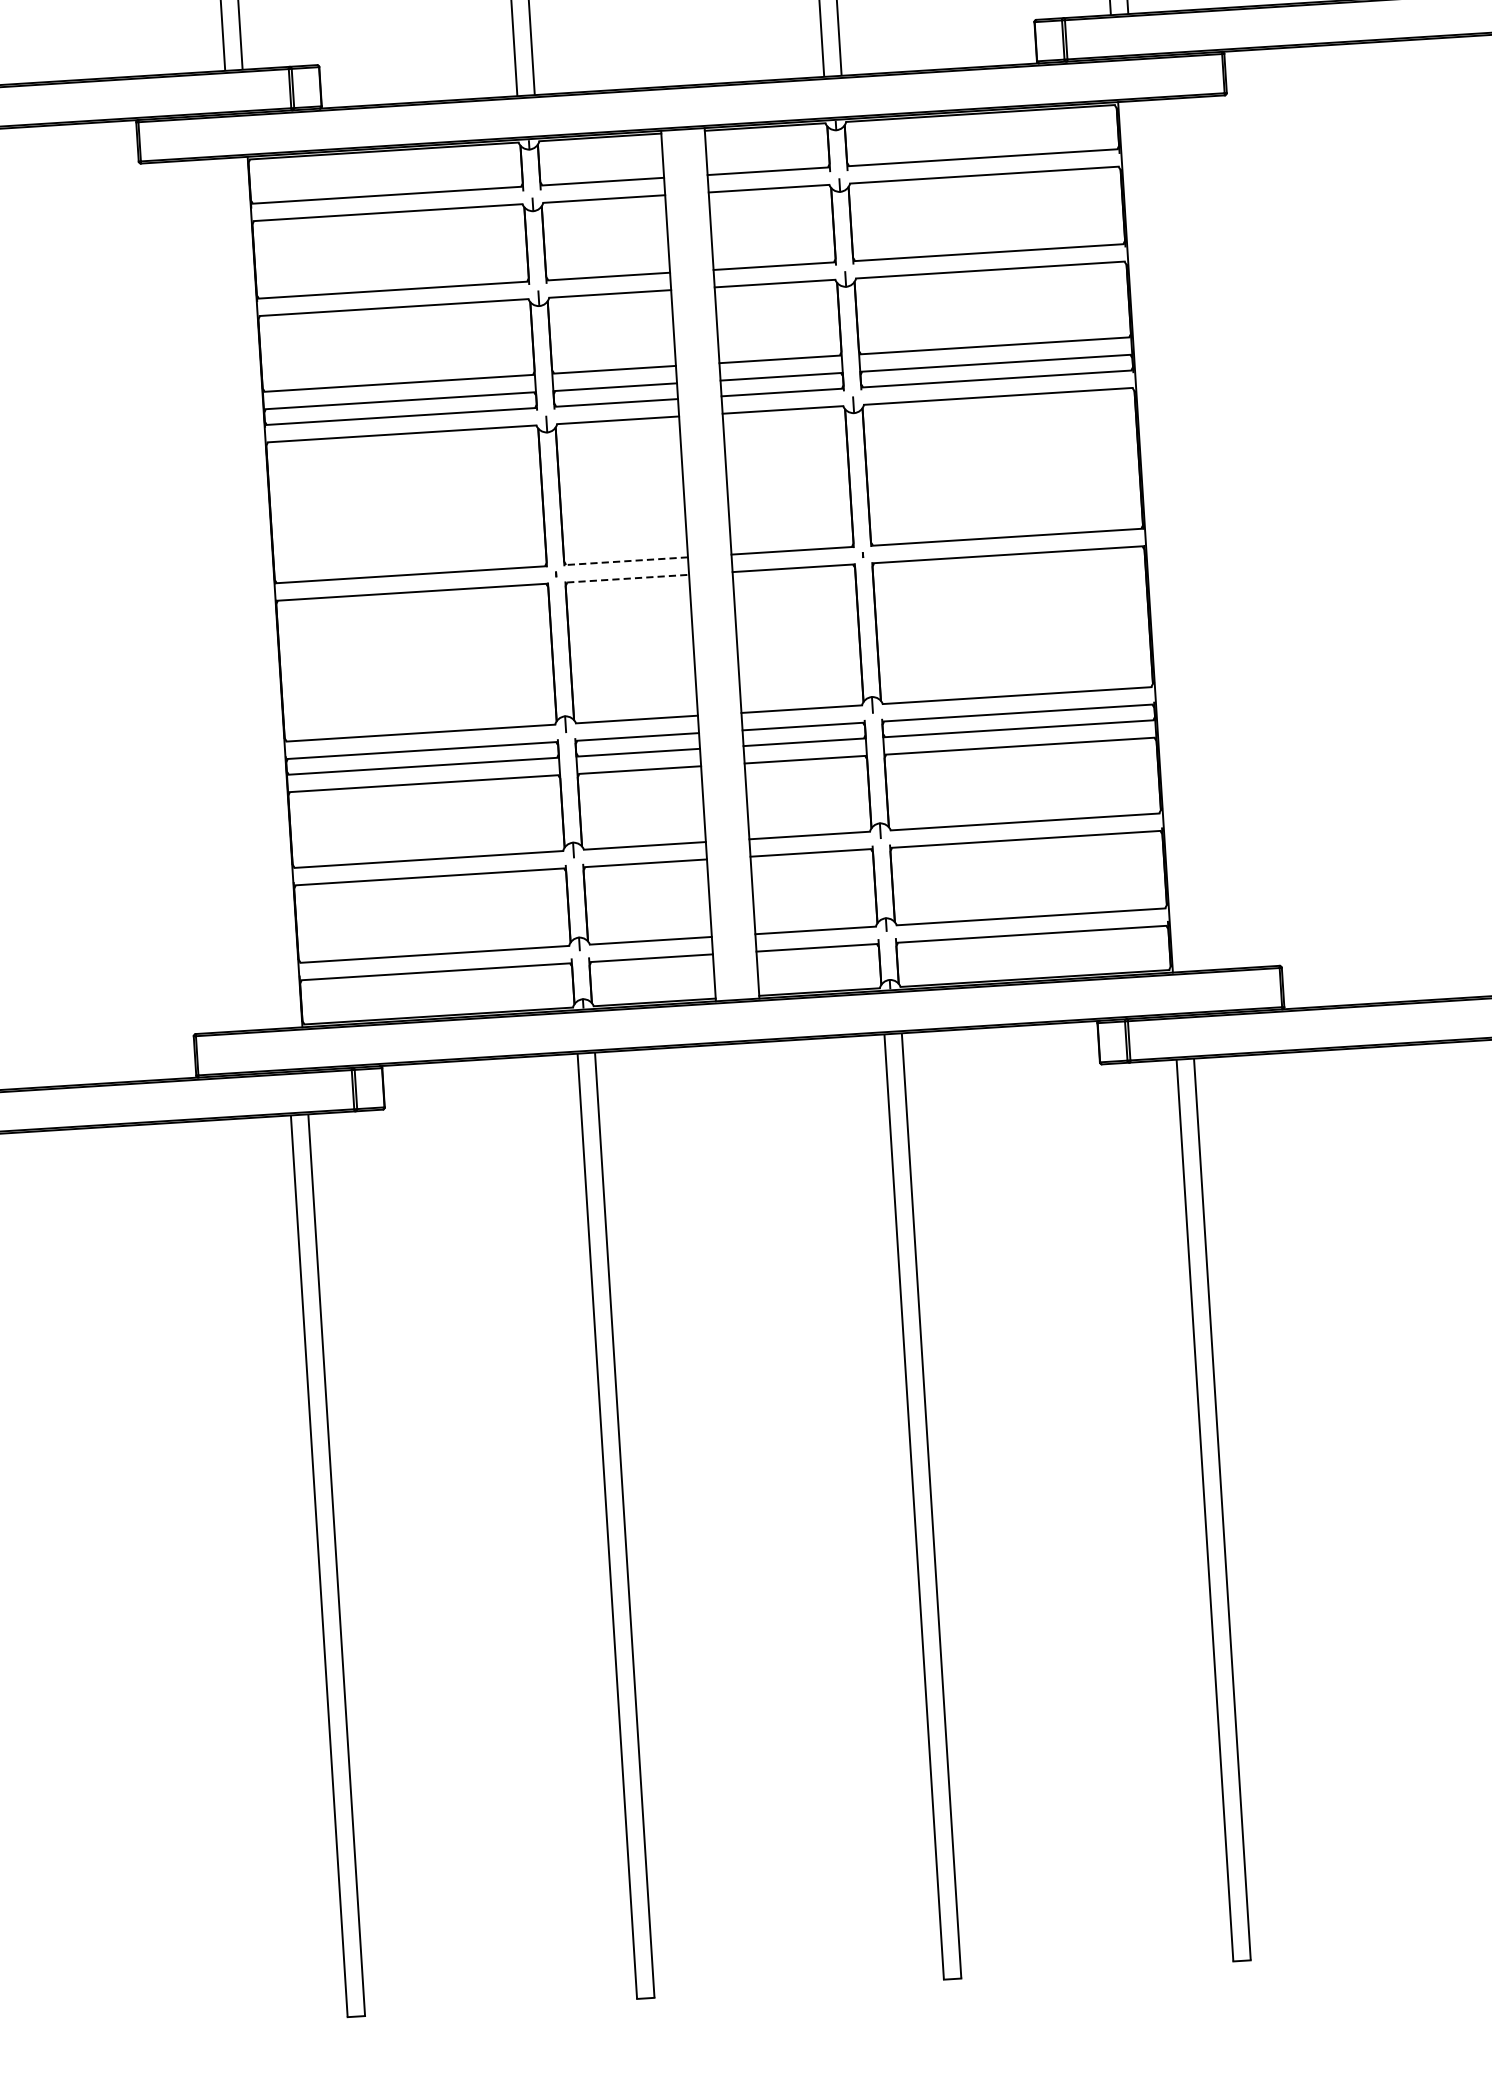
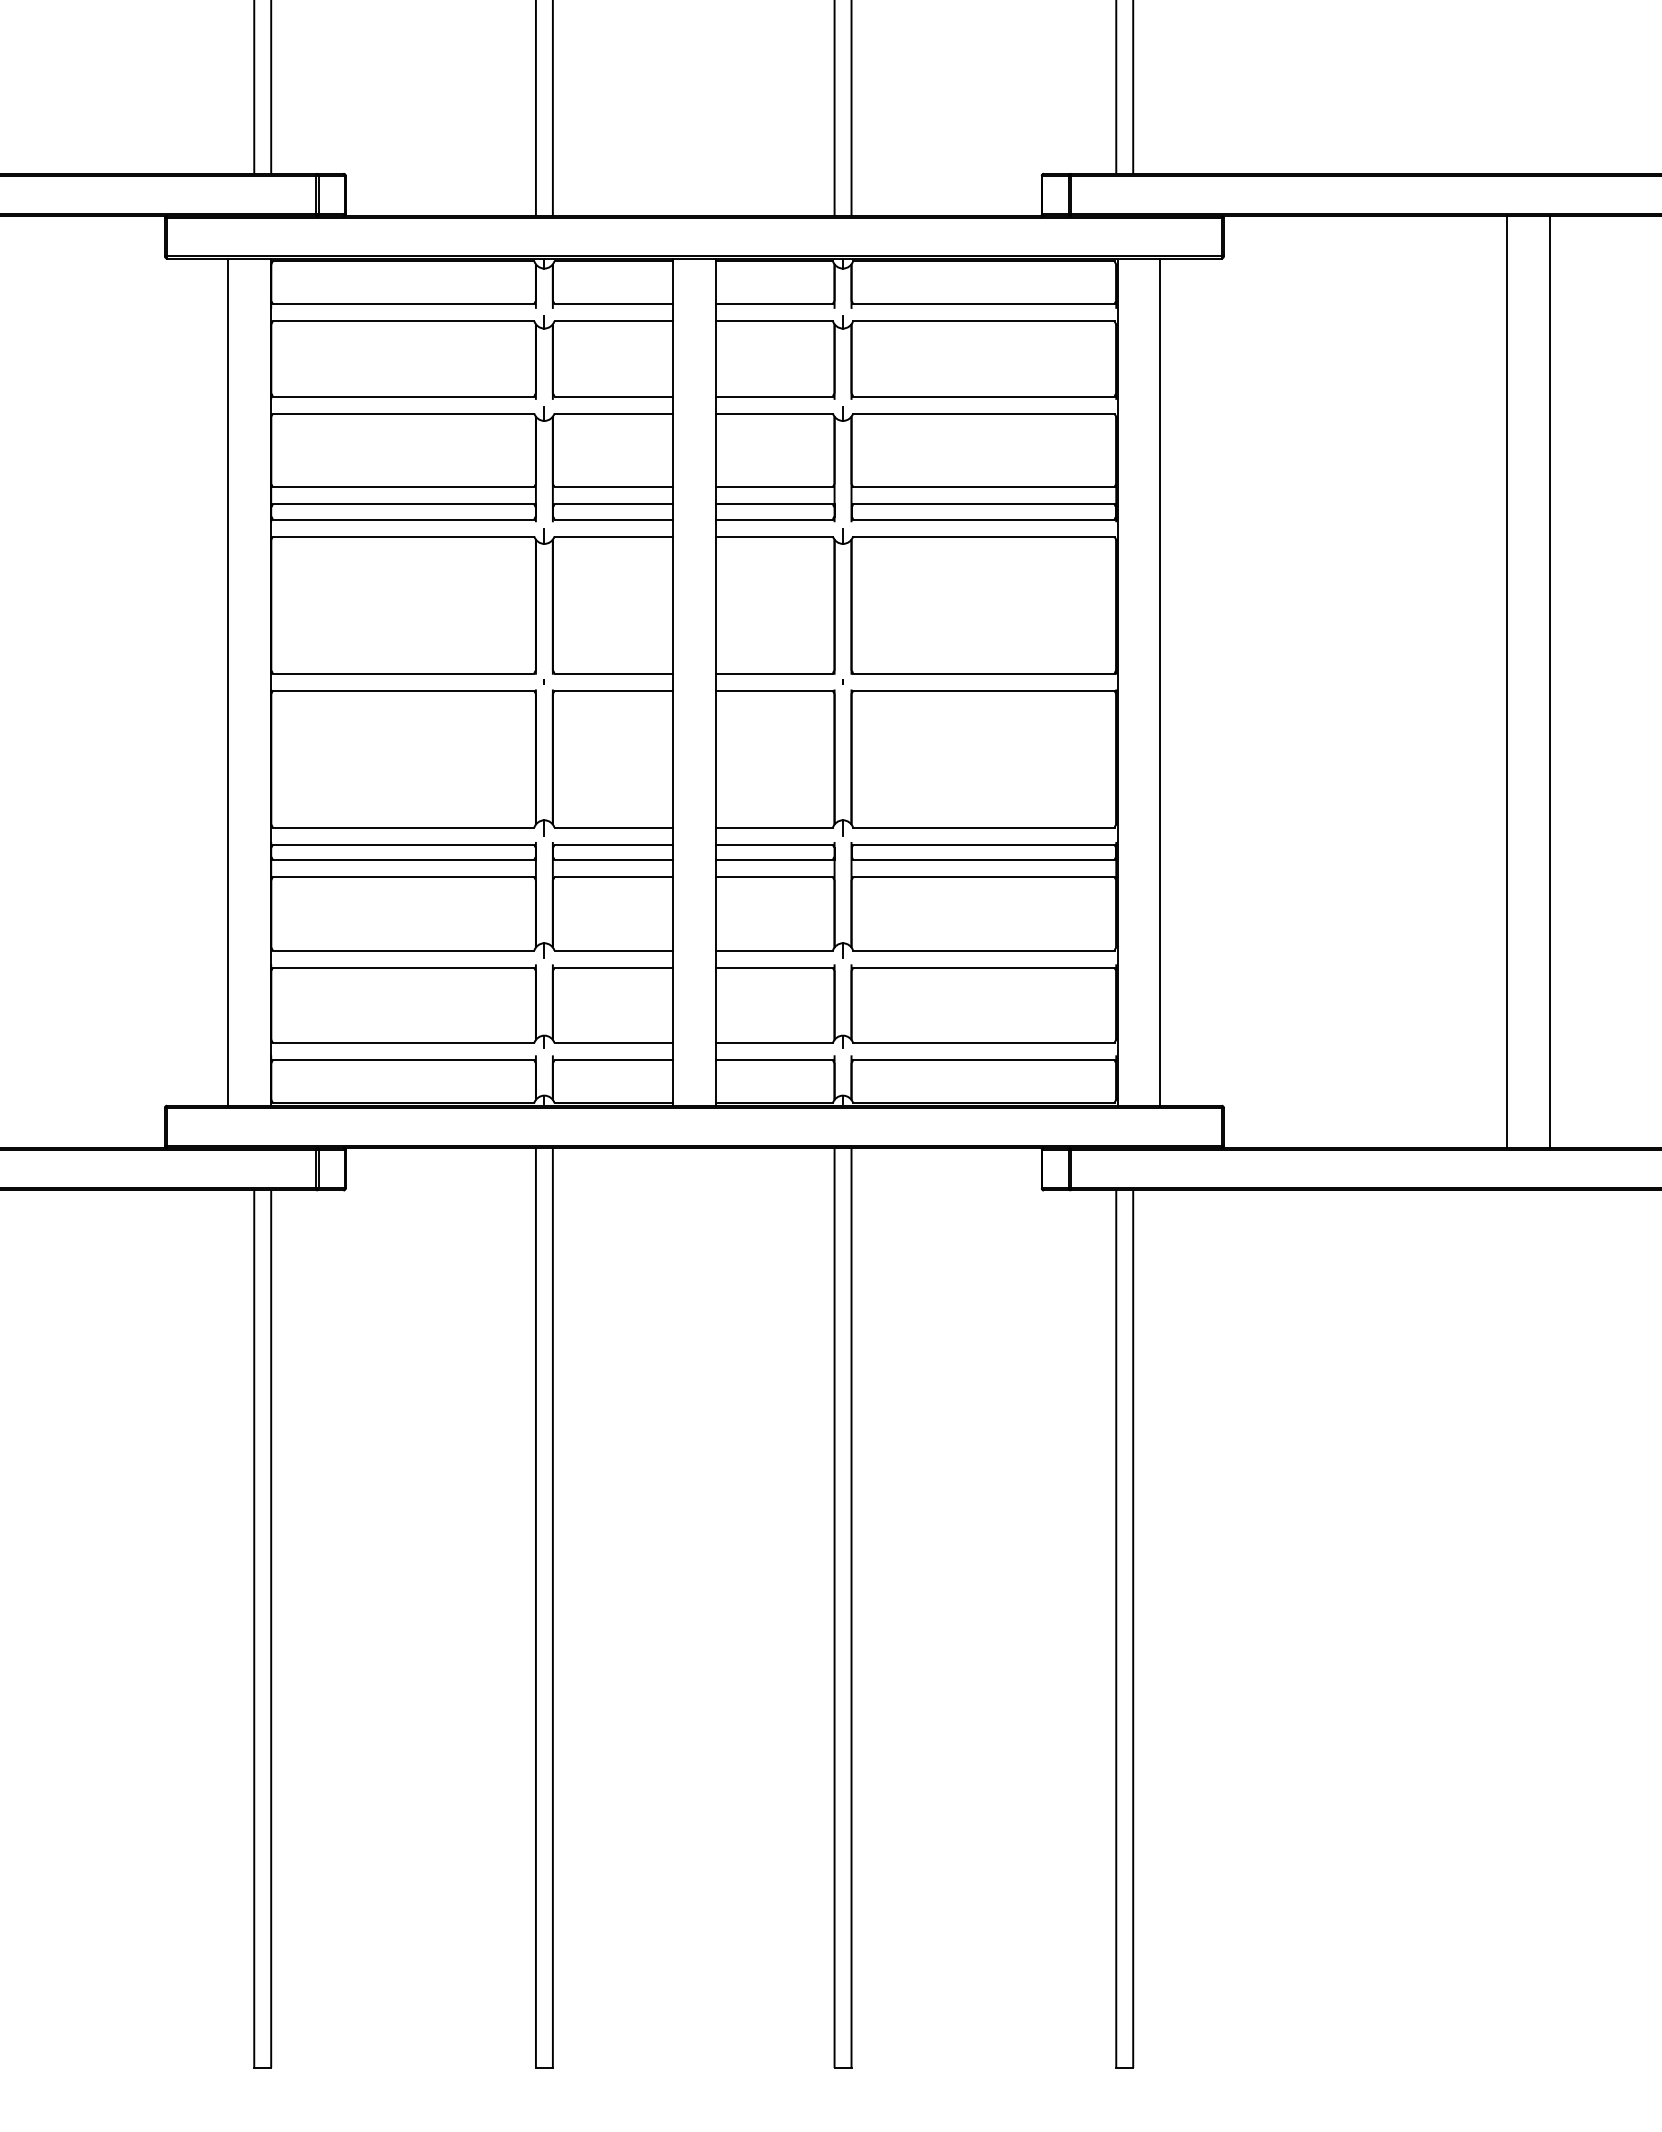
line: (1189, 533) -> (1160, 681), added
line: (626, 561) -> (613, 673), dashed -> solid
line: (628, 578) -> (614, 690), dashed -> solid
line: (231, 594) -> (228, 681), added

